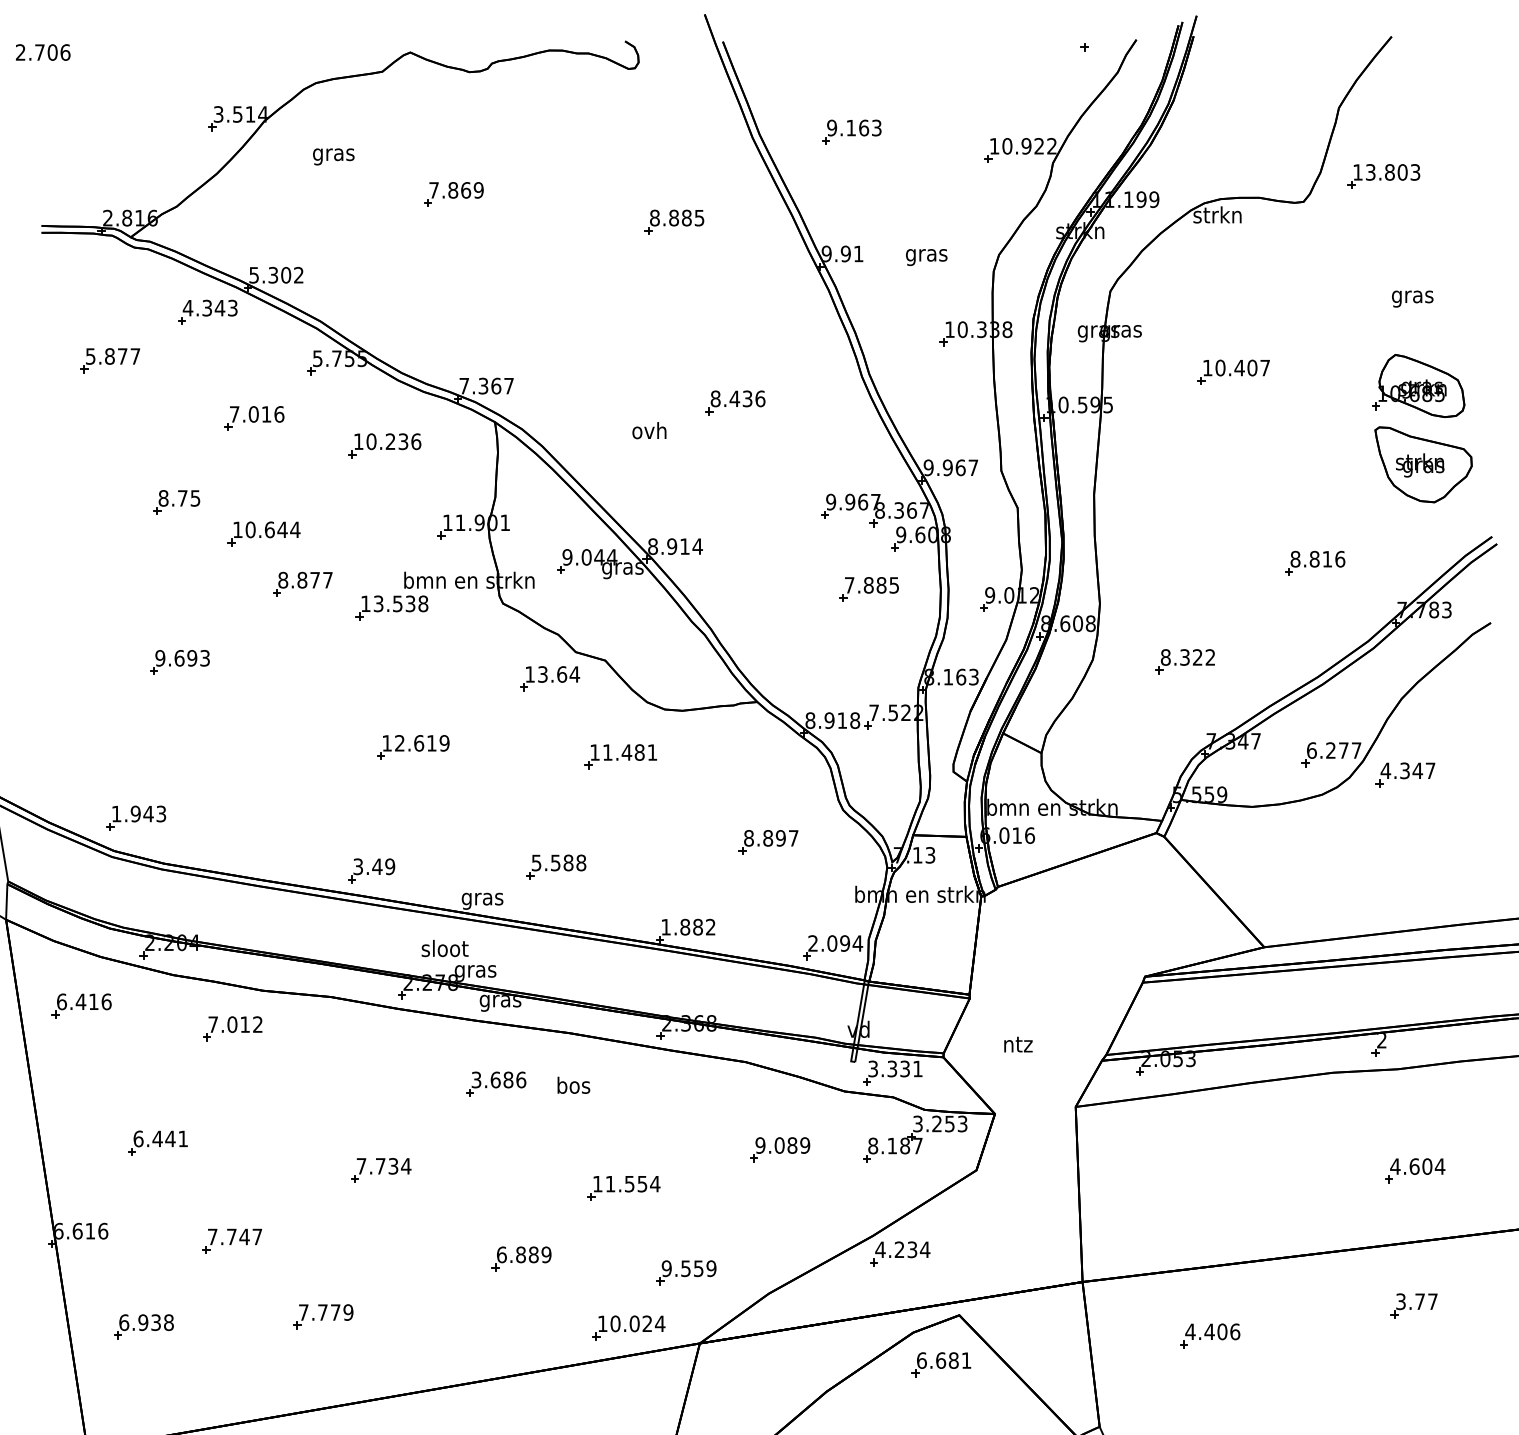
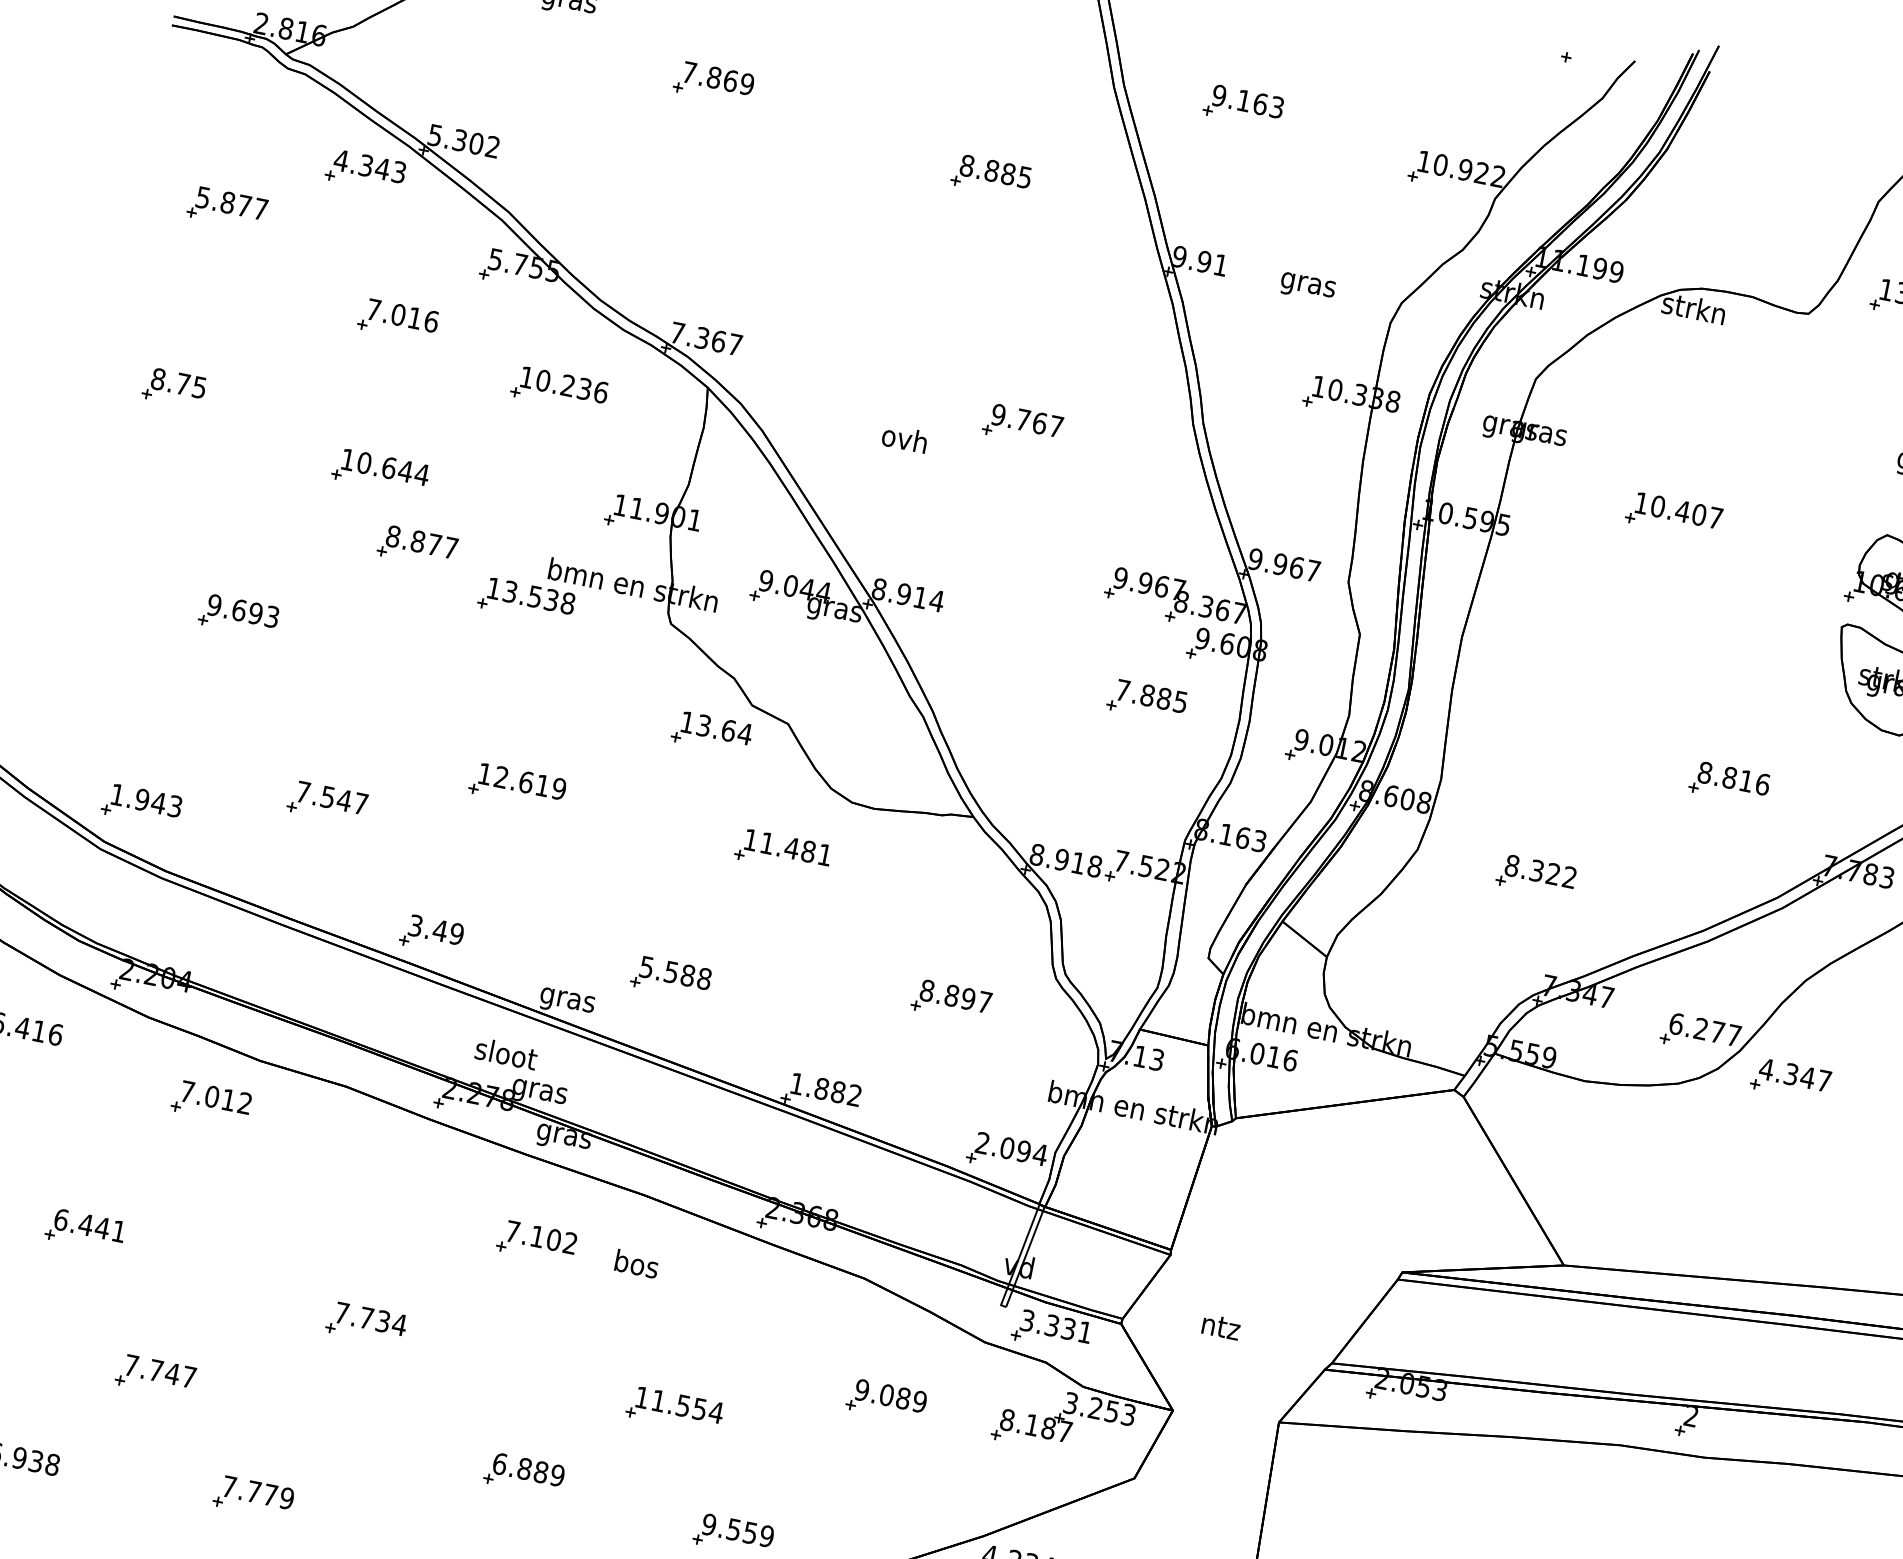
text: (737, 398) -> (1026, 420), 8.436 -> 9.767
part: (176, 502) -> (173, 387), moved
part: (273, 788) -> (326, 802), added
text: (498, 1079) -> (541, 1236), 3.686 -> 7.102

